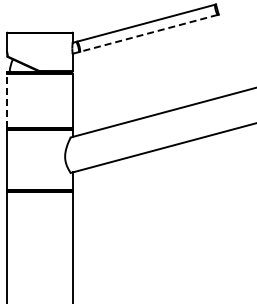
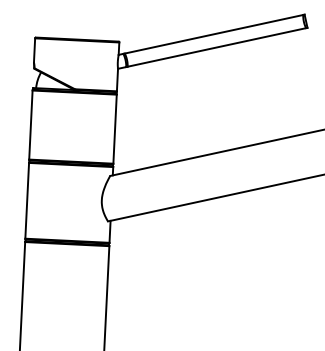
line: (148, 33) -> (216, 47), dashed -> solid
line: (7, 100) -> (31, 124), dashed -> solid

